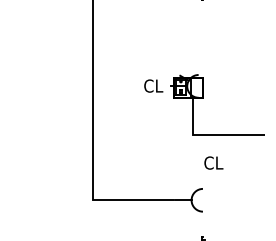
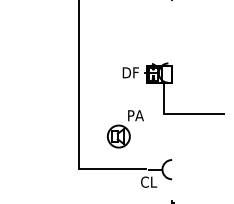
text: (153, 85) -> (130, 72), CL -> DF
part: (147, 152) -> (125, 129), added
text: (213, 162) -> (148, 181), moved

